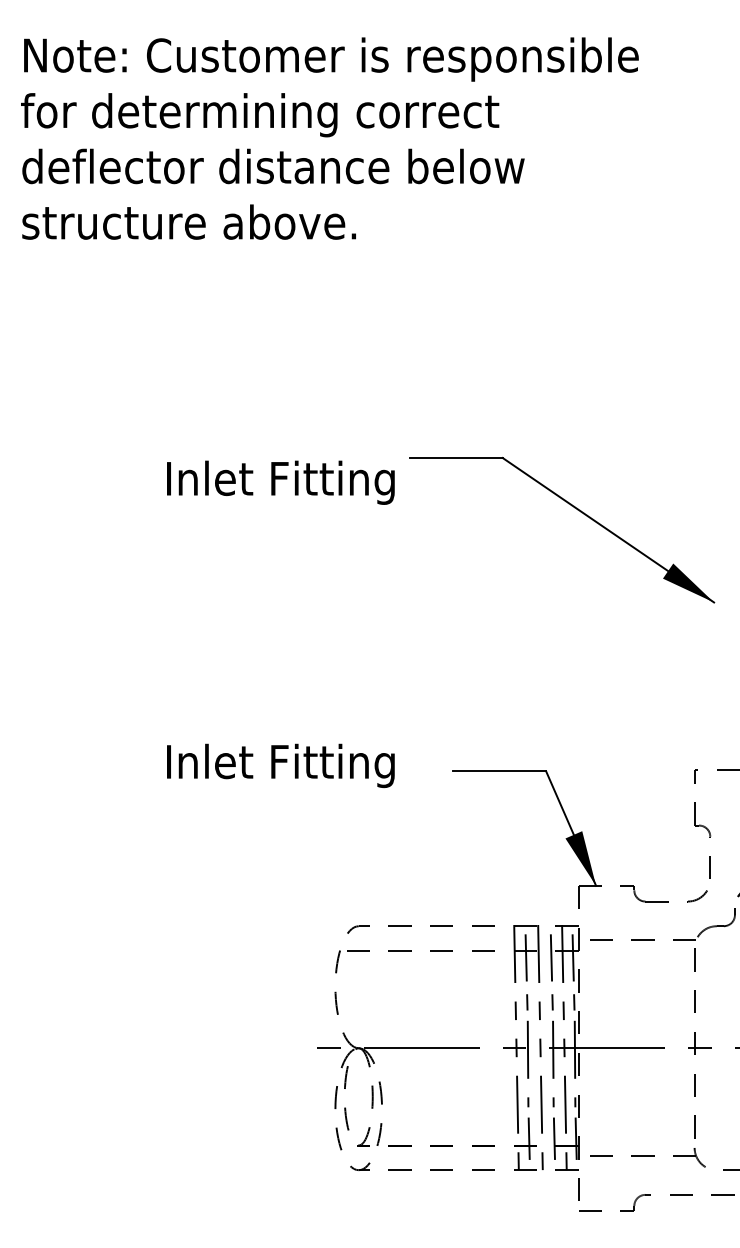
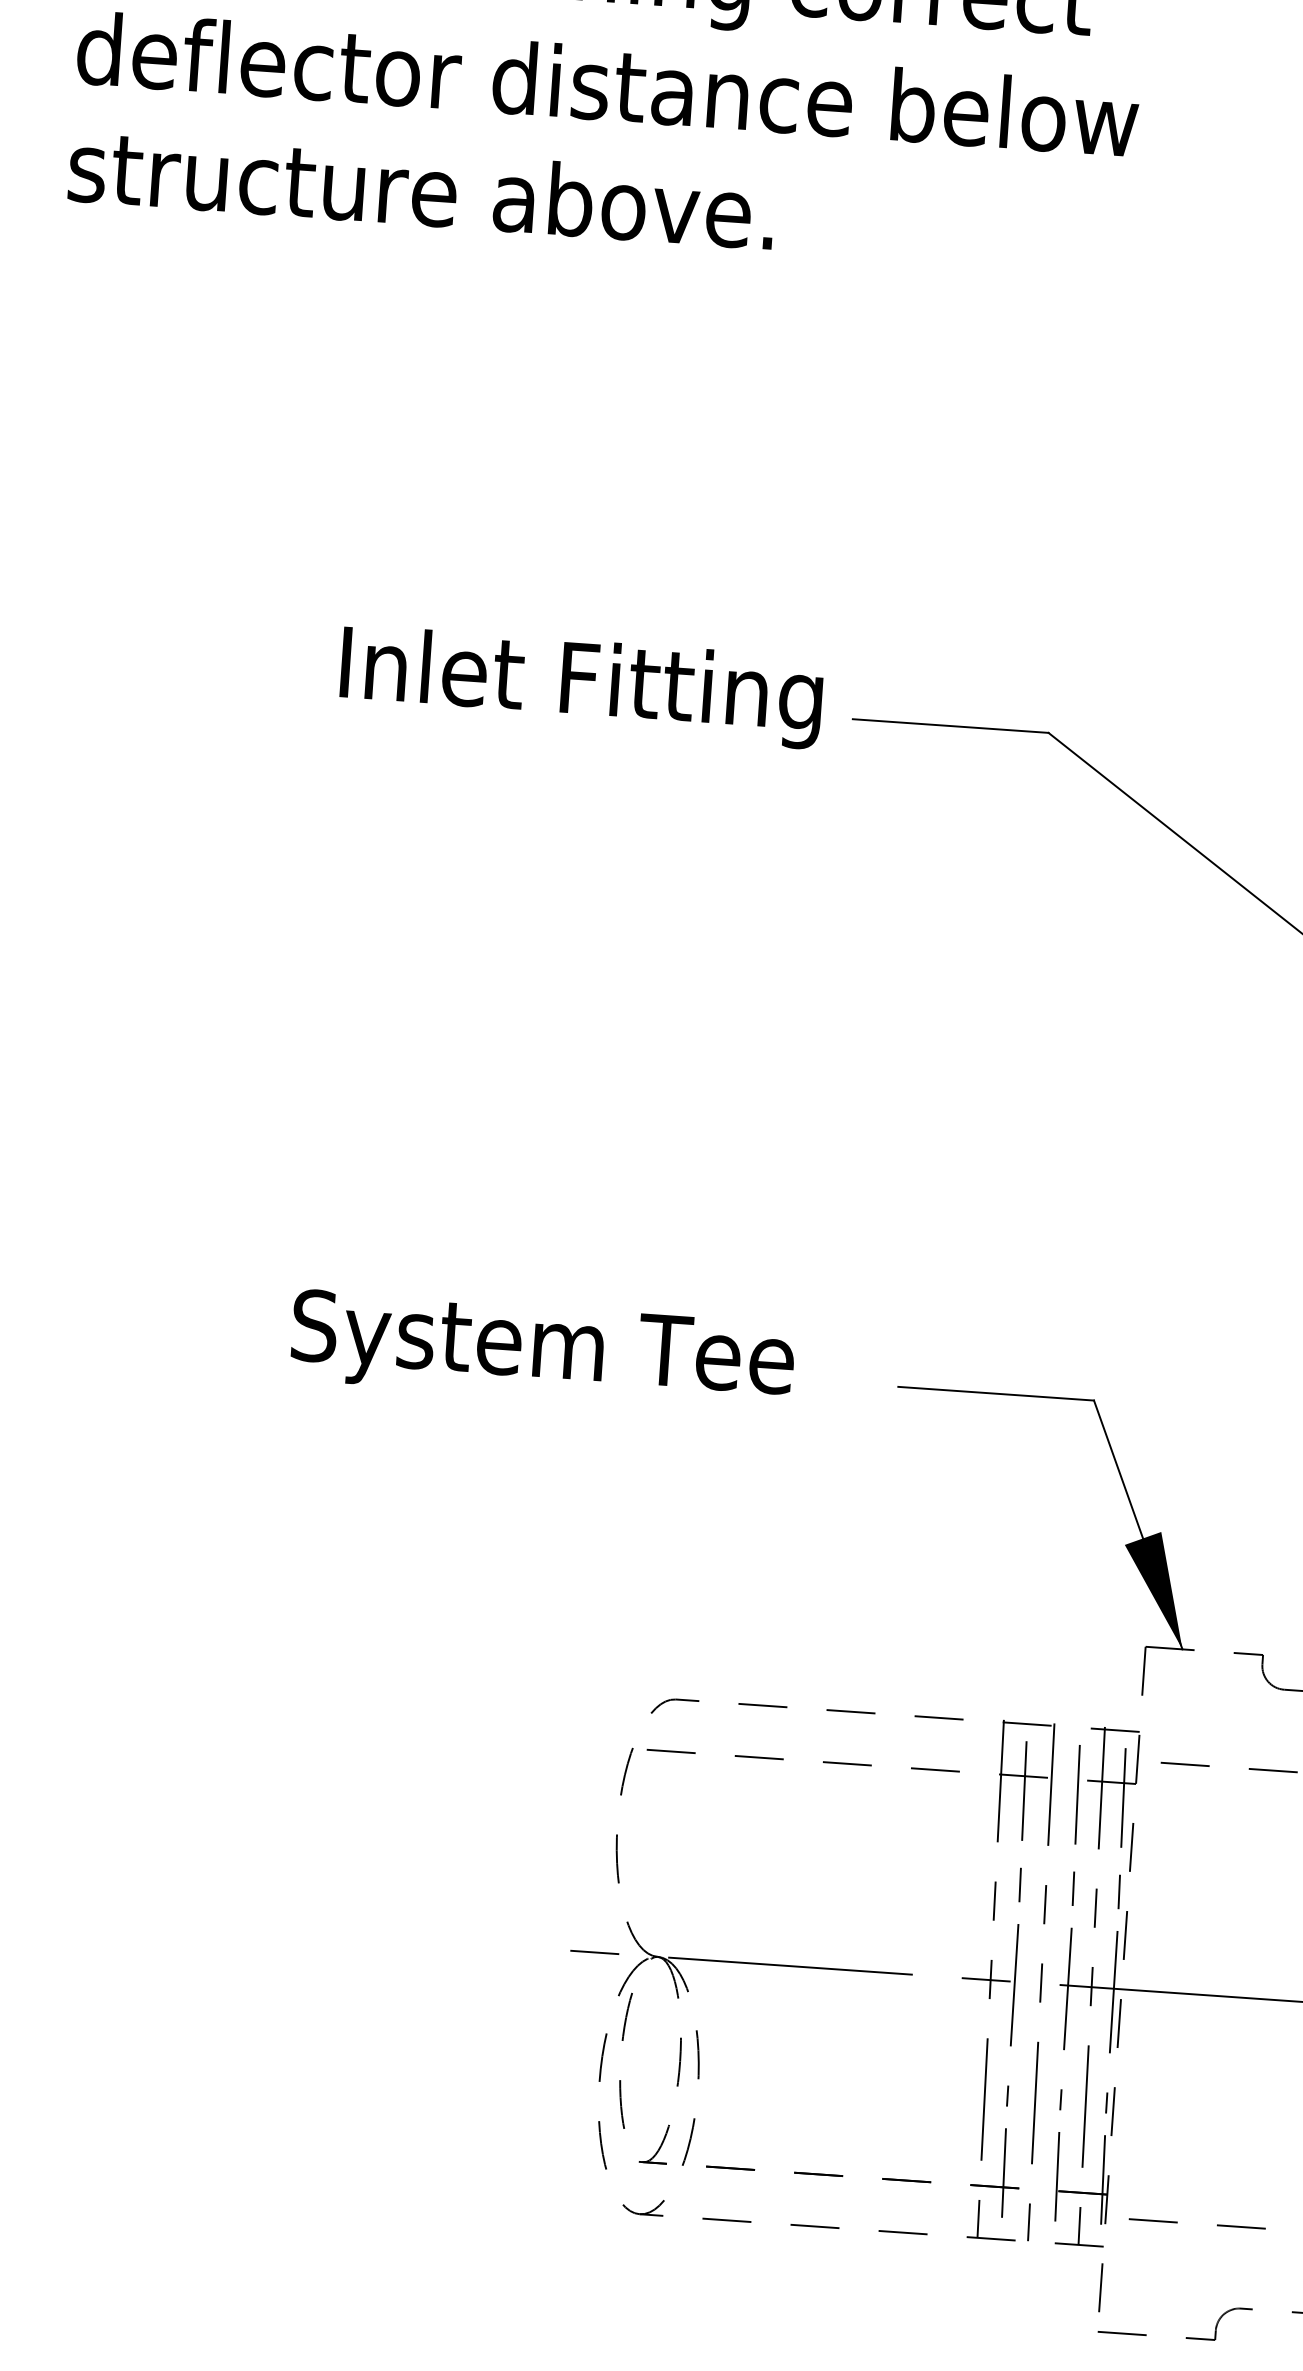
text: (280, 482) -> (580, 686), moved
text: (284, 765) -> (542, 1349), Inlet Fitting -> System Tee

